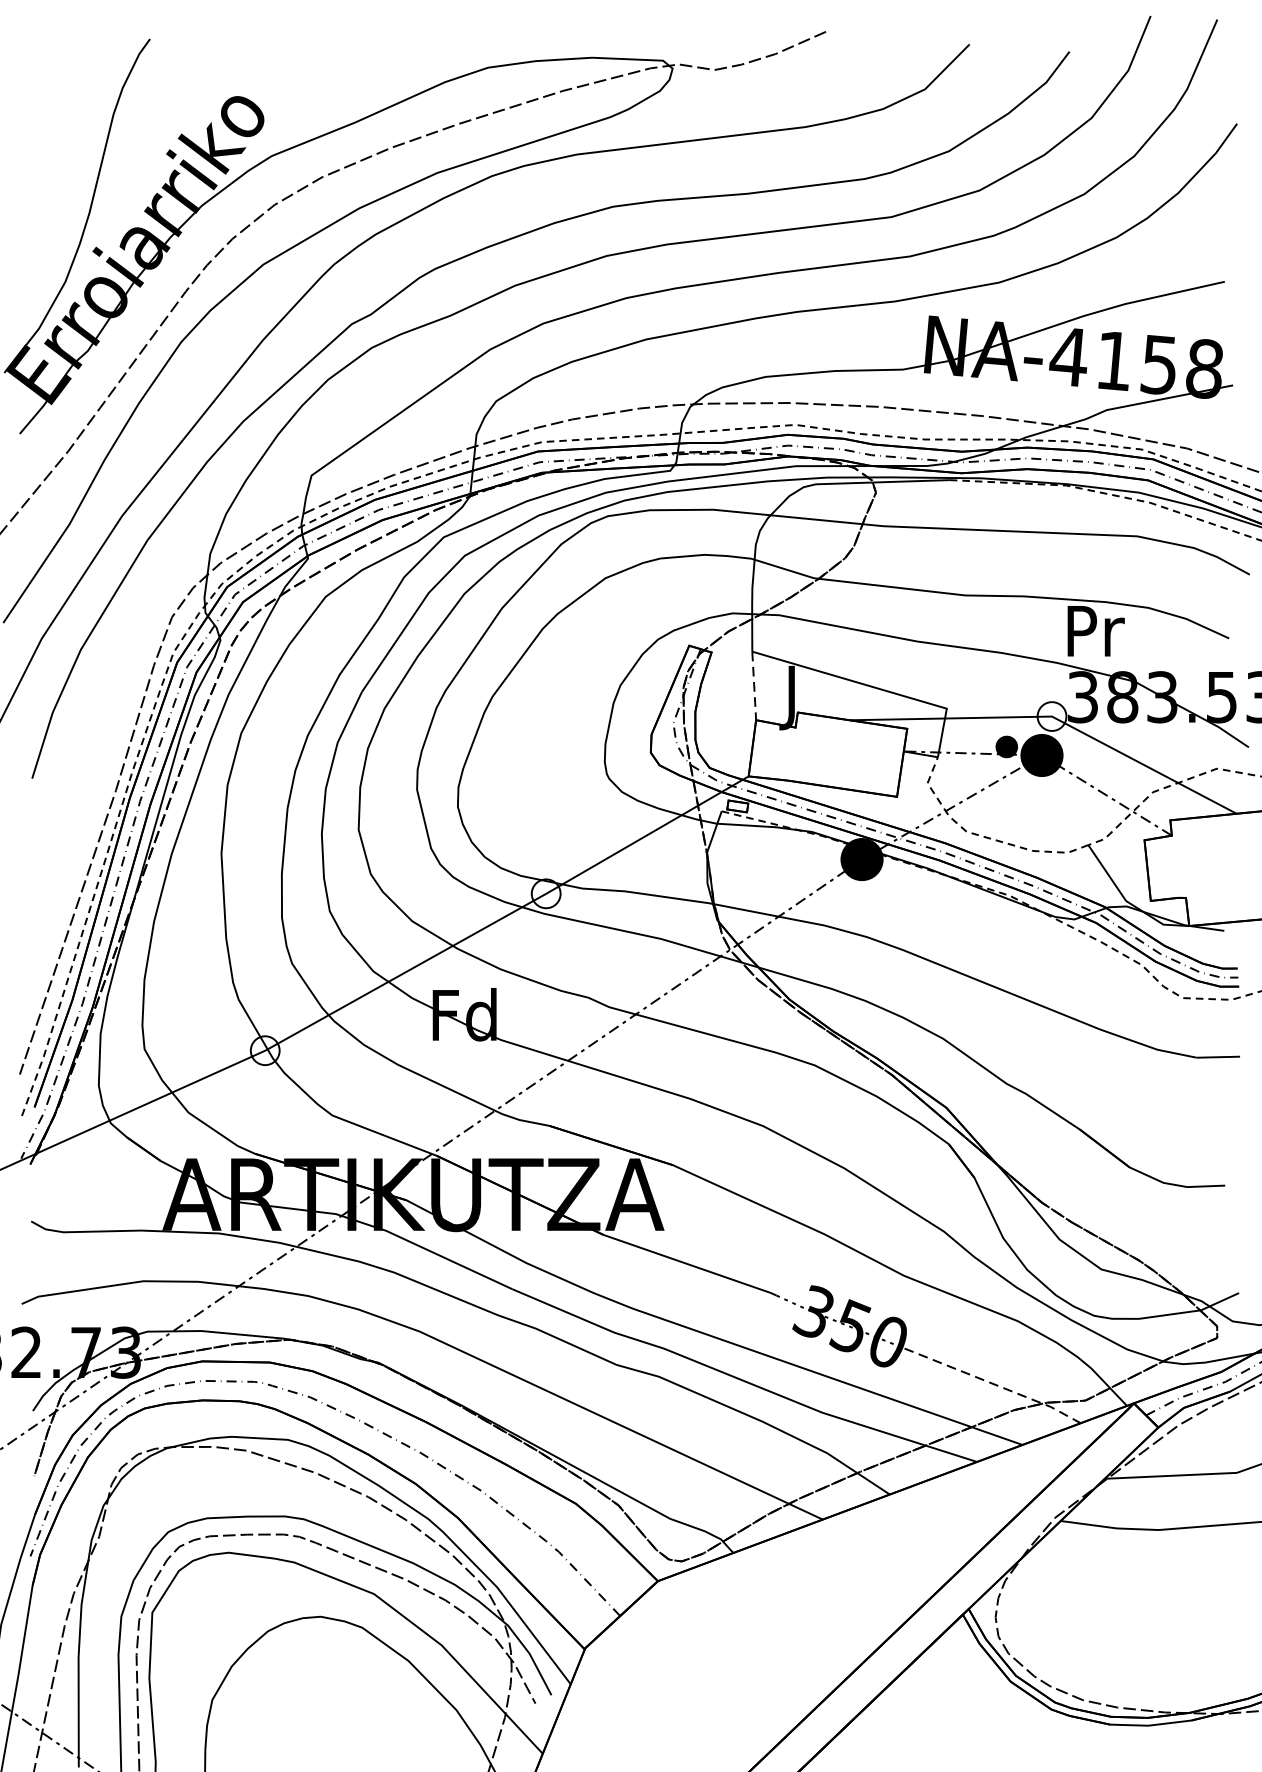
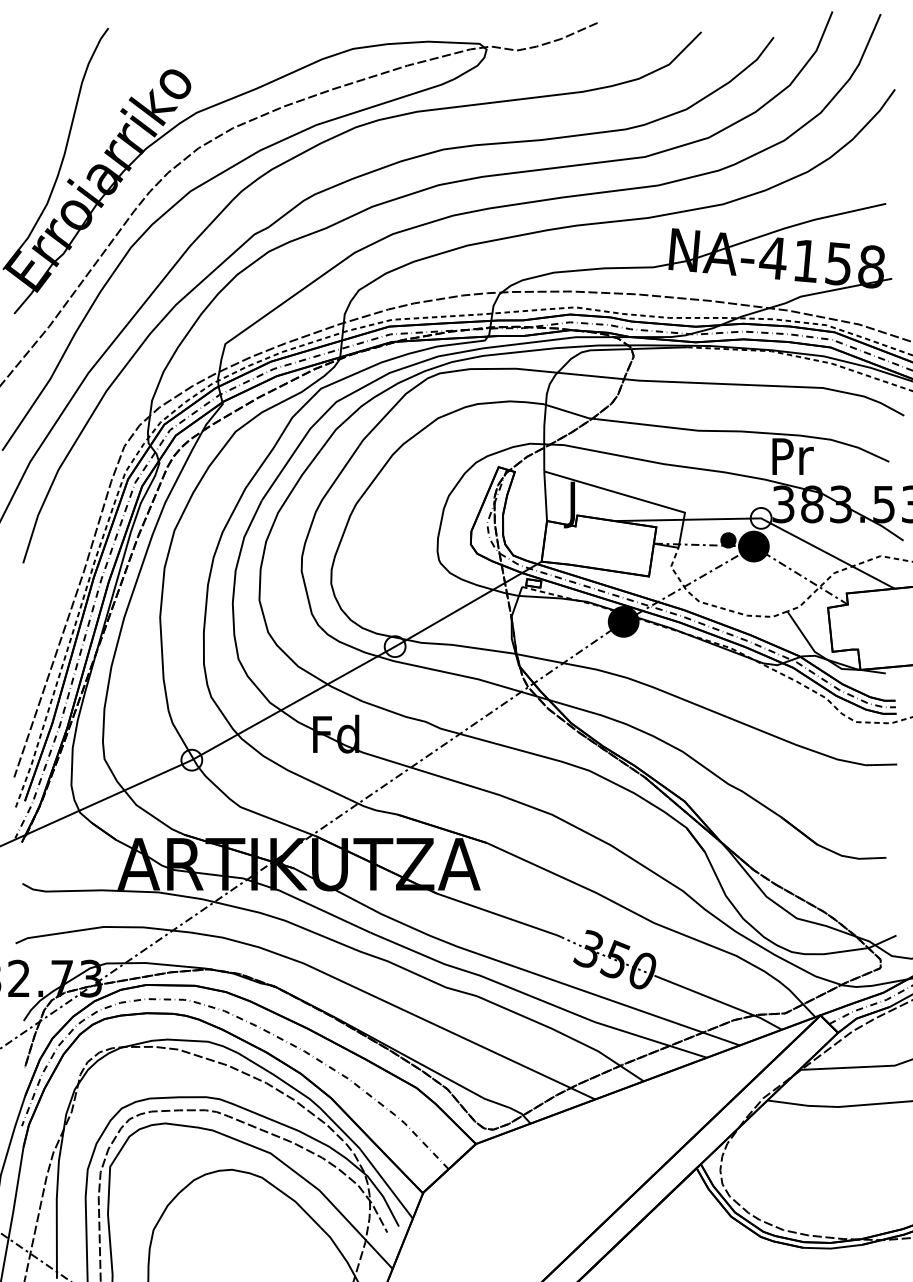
line: (753, 686) -> (545, 496), dashed -> solid
line: (994, 1384) -> (719, 1001), dashed -> solid

